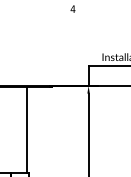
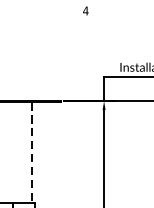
line: (27, 129) -> (32, 152), solid -> dashed

